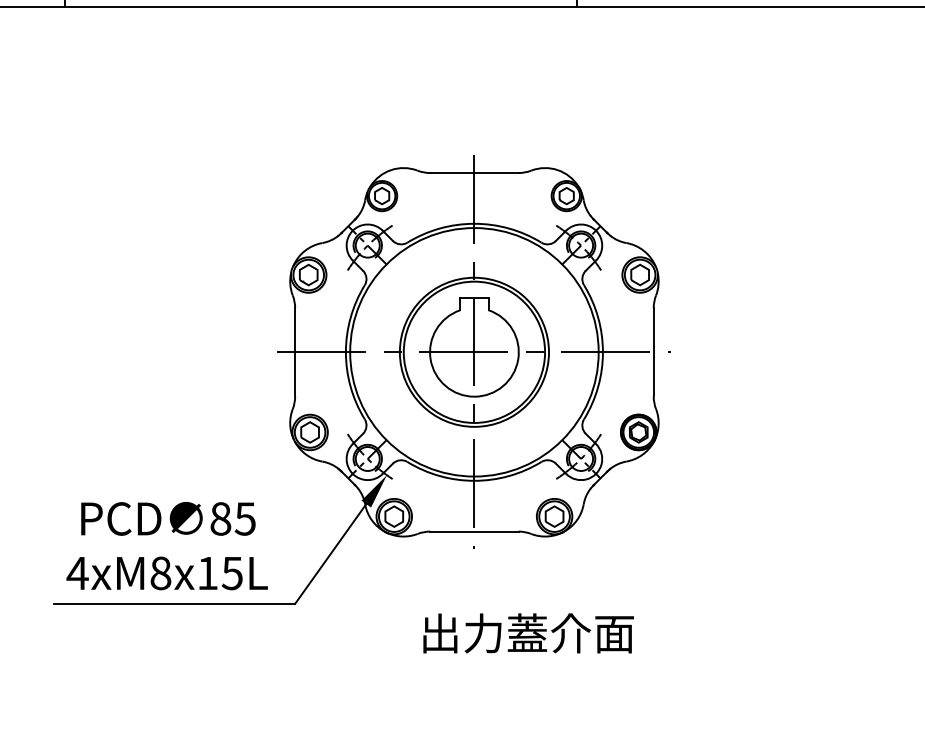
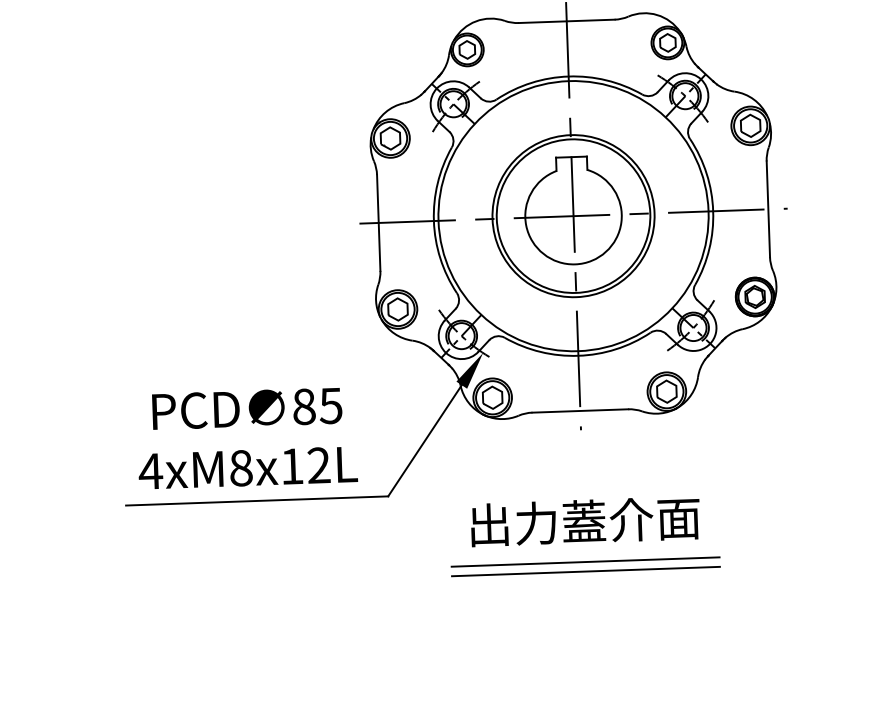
text: (231, 573) -> (317, 465), 4xM8x15L -> 4xM8x12L
text: (528, 633) -> (585, 521), moved
line: (474, 670) -> (585, 561), added
line: (474, 679) -> (586, 571), added

